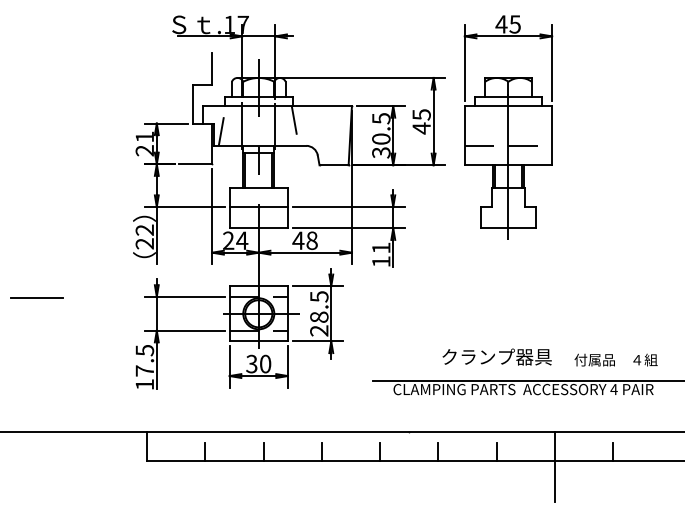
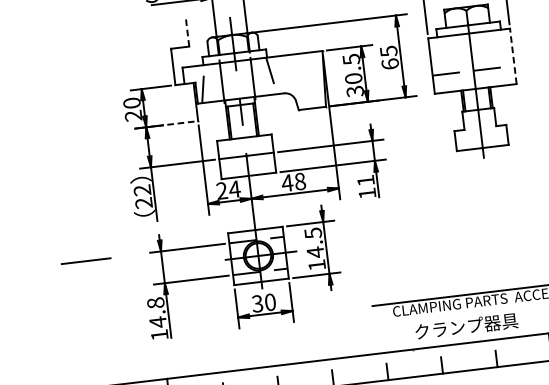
line: (212, 68) -> (187, 31), solid -> dashed
text: (421, 128) -> (390, 64), 45 -> 65
line: (552, 135) -> (513, 56), solid -> dashed
text: (144, 136) -> (131, 102), 21 -> 20
line: (196, 164) -> (183, 123), solid -> dashed
line: (36, 297) -> (85, 261), moved
text: (319, 323) -> (316, 258), 28.5 -> 14.5
text: (496, 356) -> (466, 325), moved
text: (144, 360) -> (156, 312), 17.5 -> 14.8

